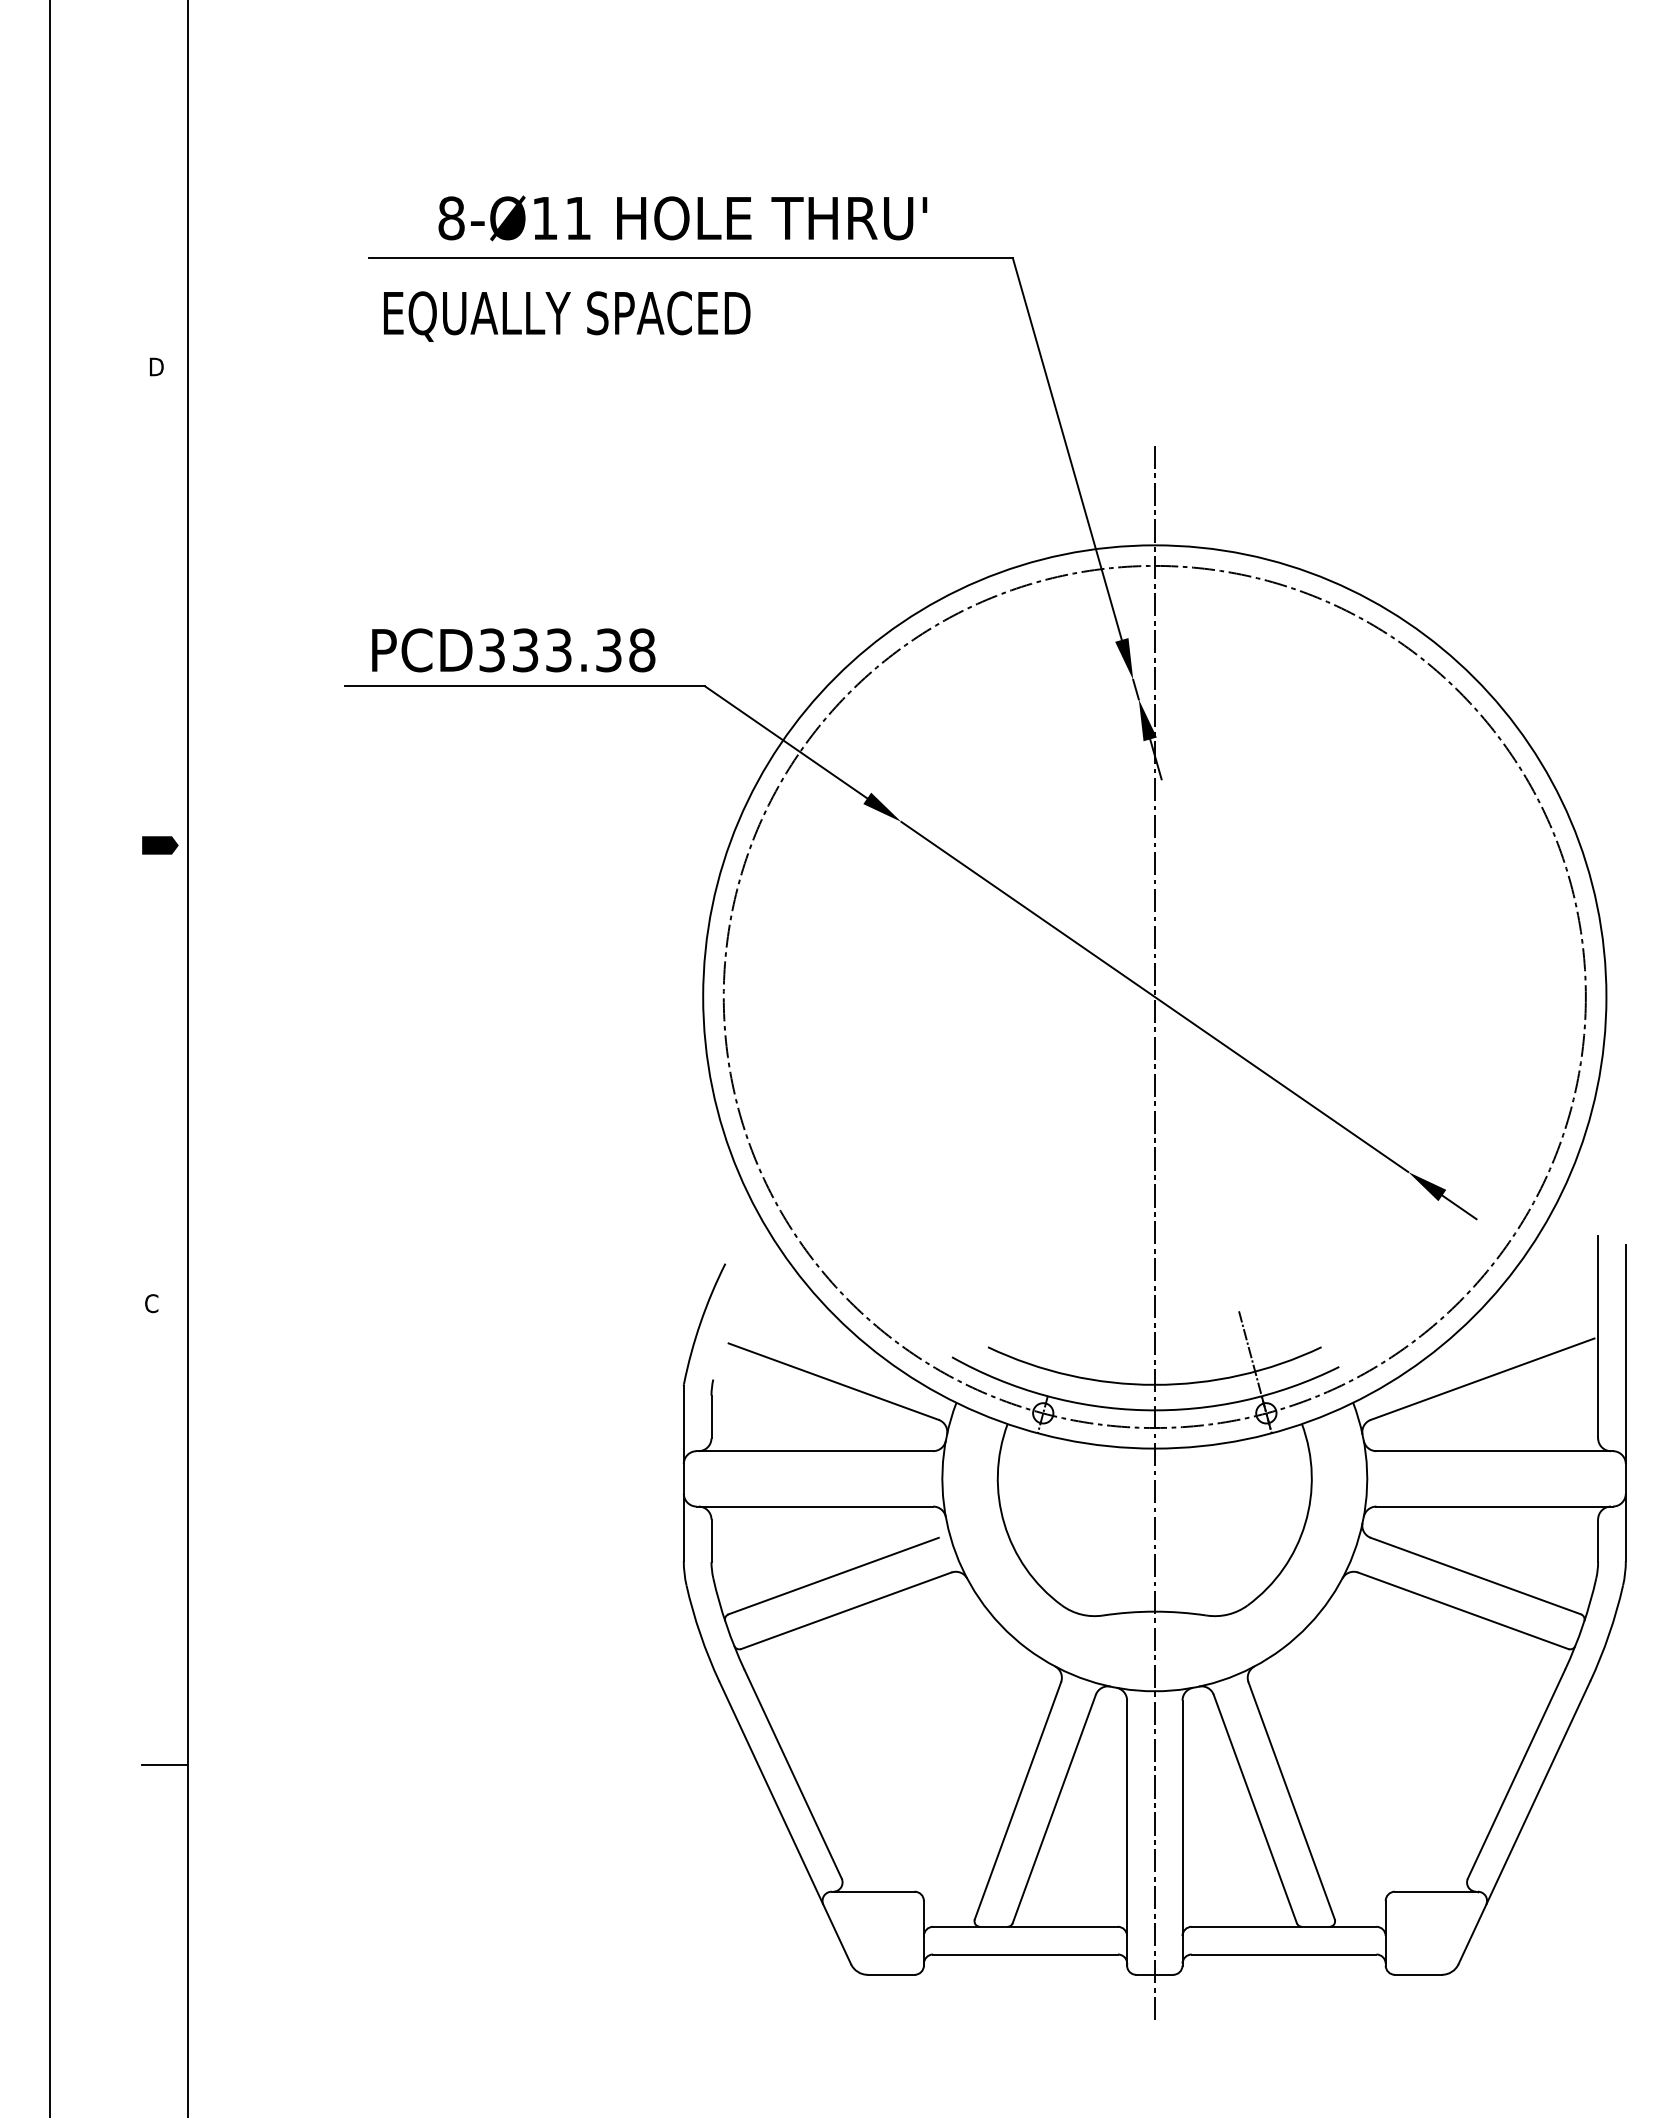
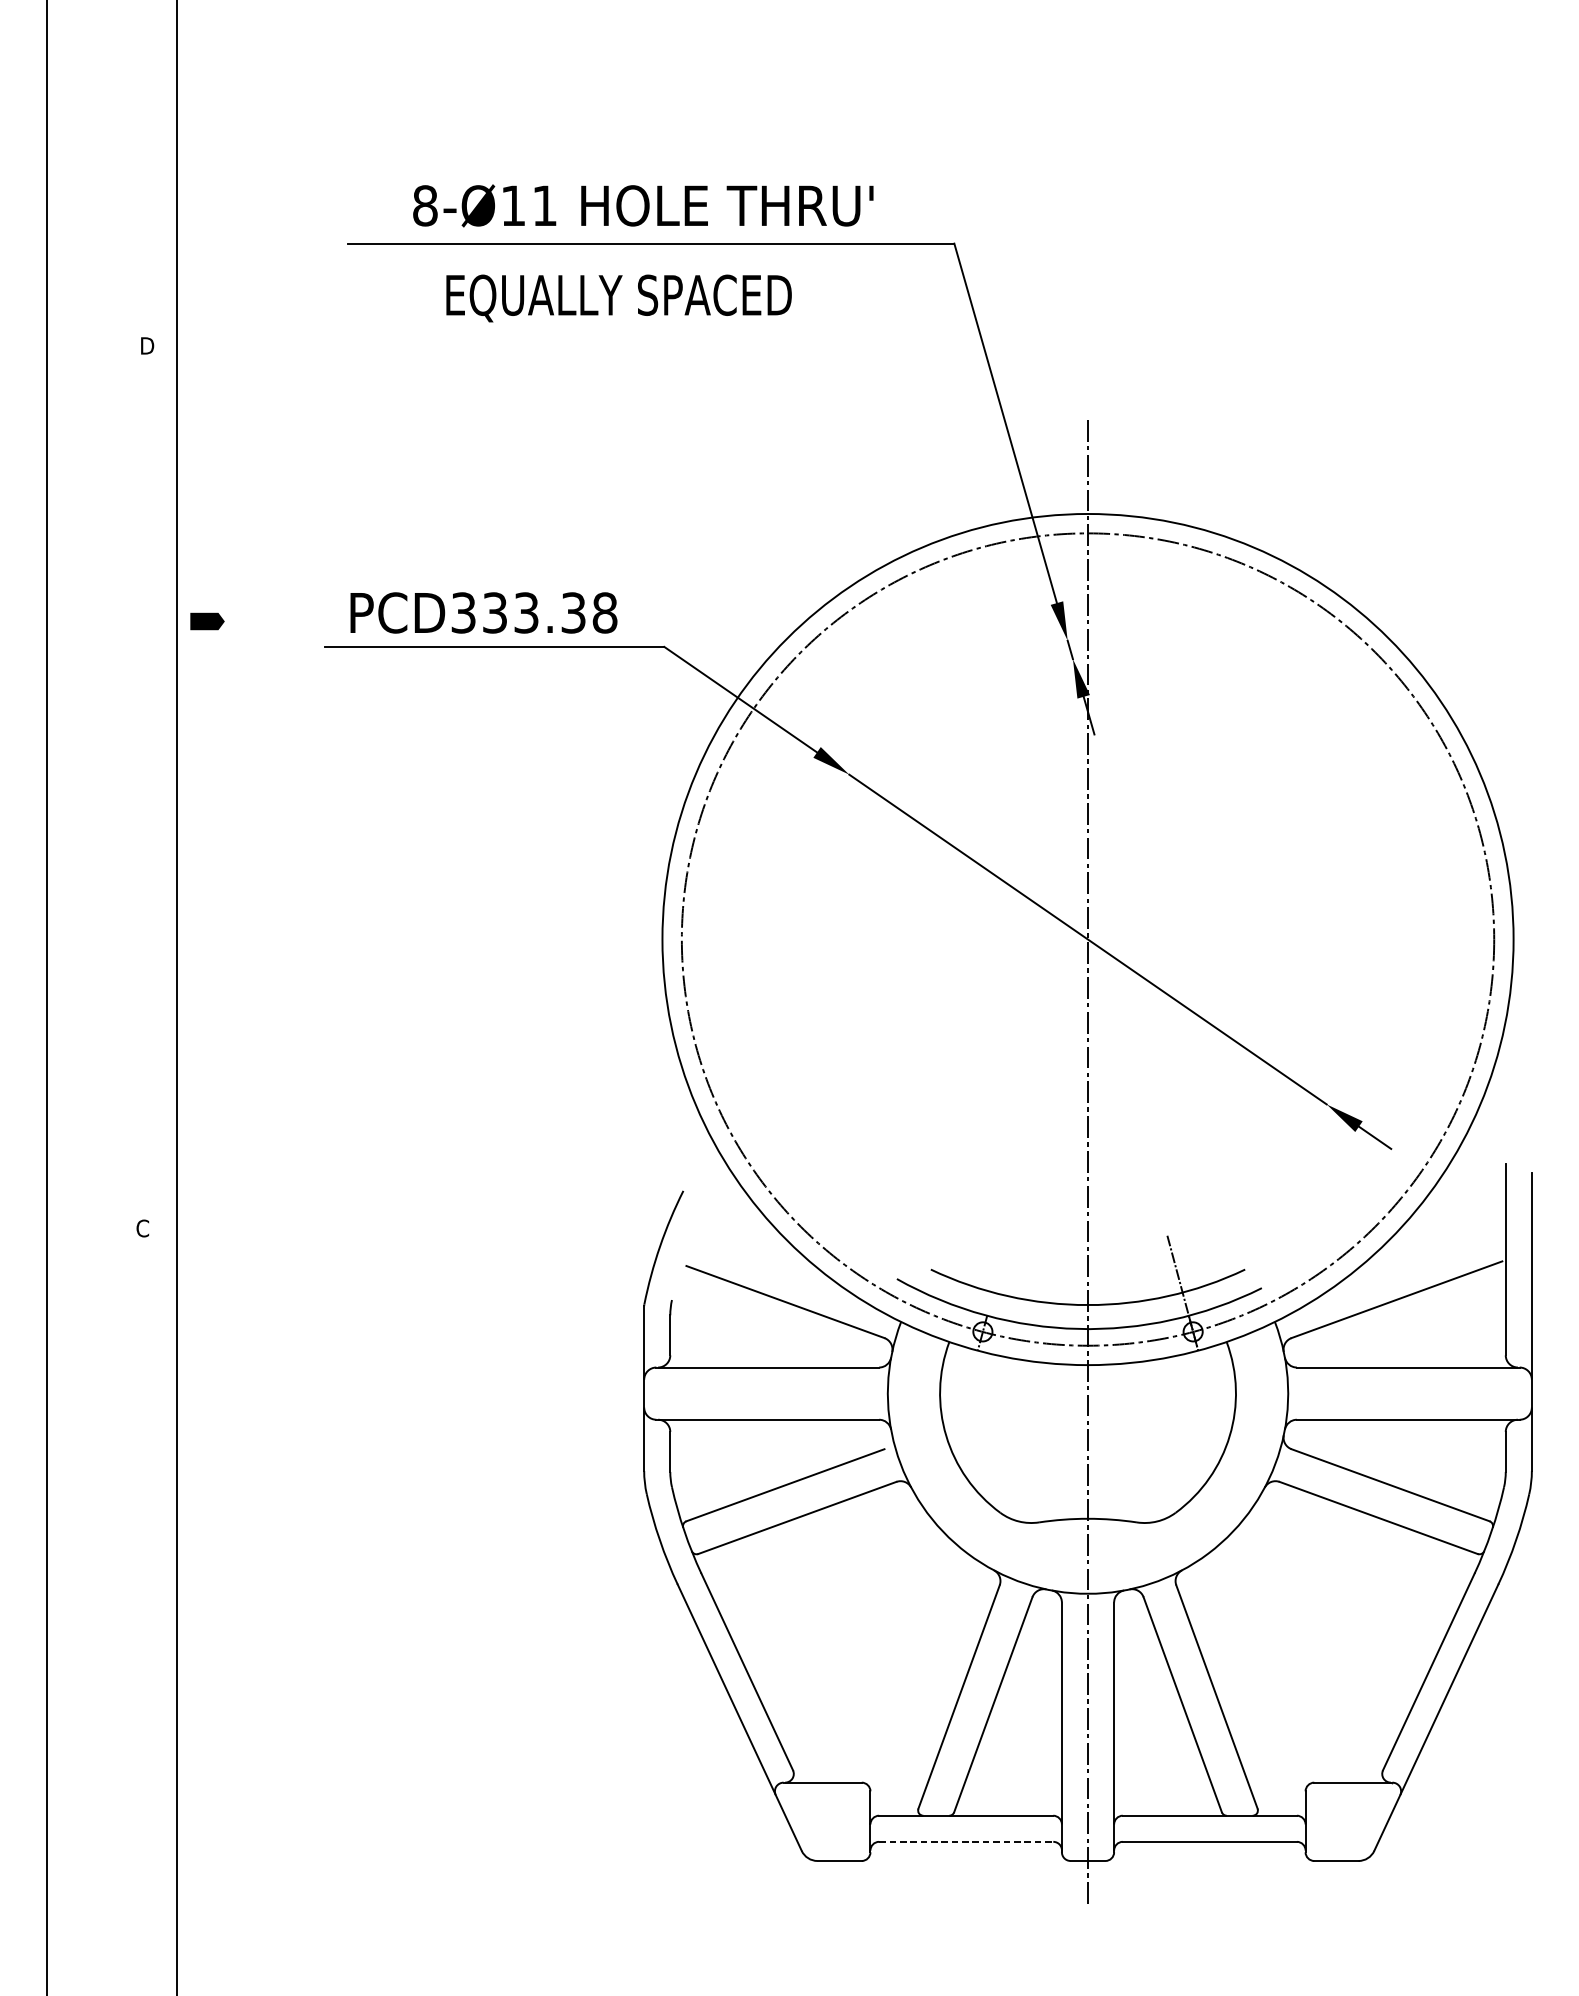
text: (567, 316) -> (619, 298), moved
line: (160, 845) -> (207, 621), moved
line: (164, 1765) -> (154, 1663), removed
line: (1026, 1954) -> (967, 1841), solid -> dashed

